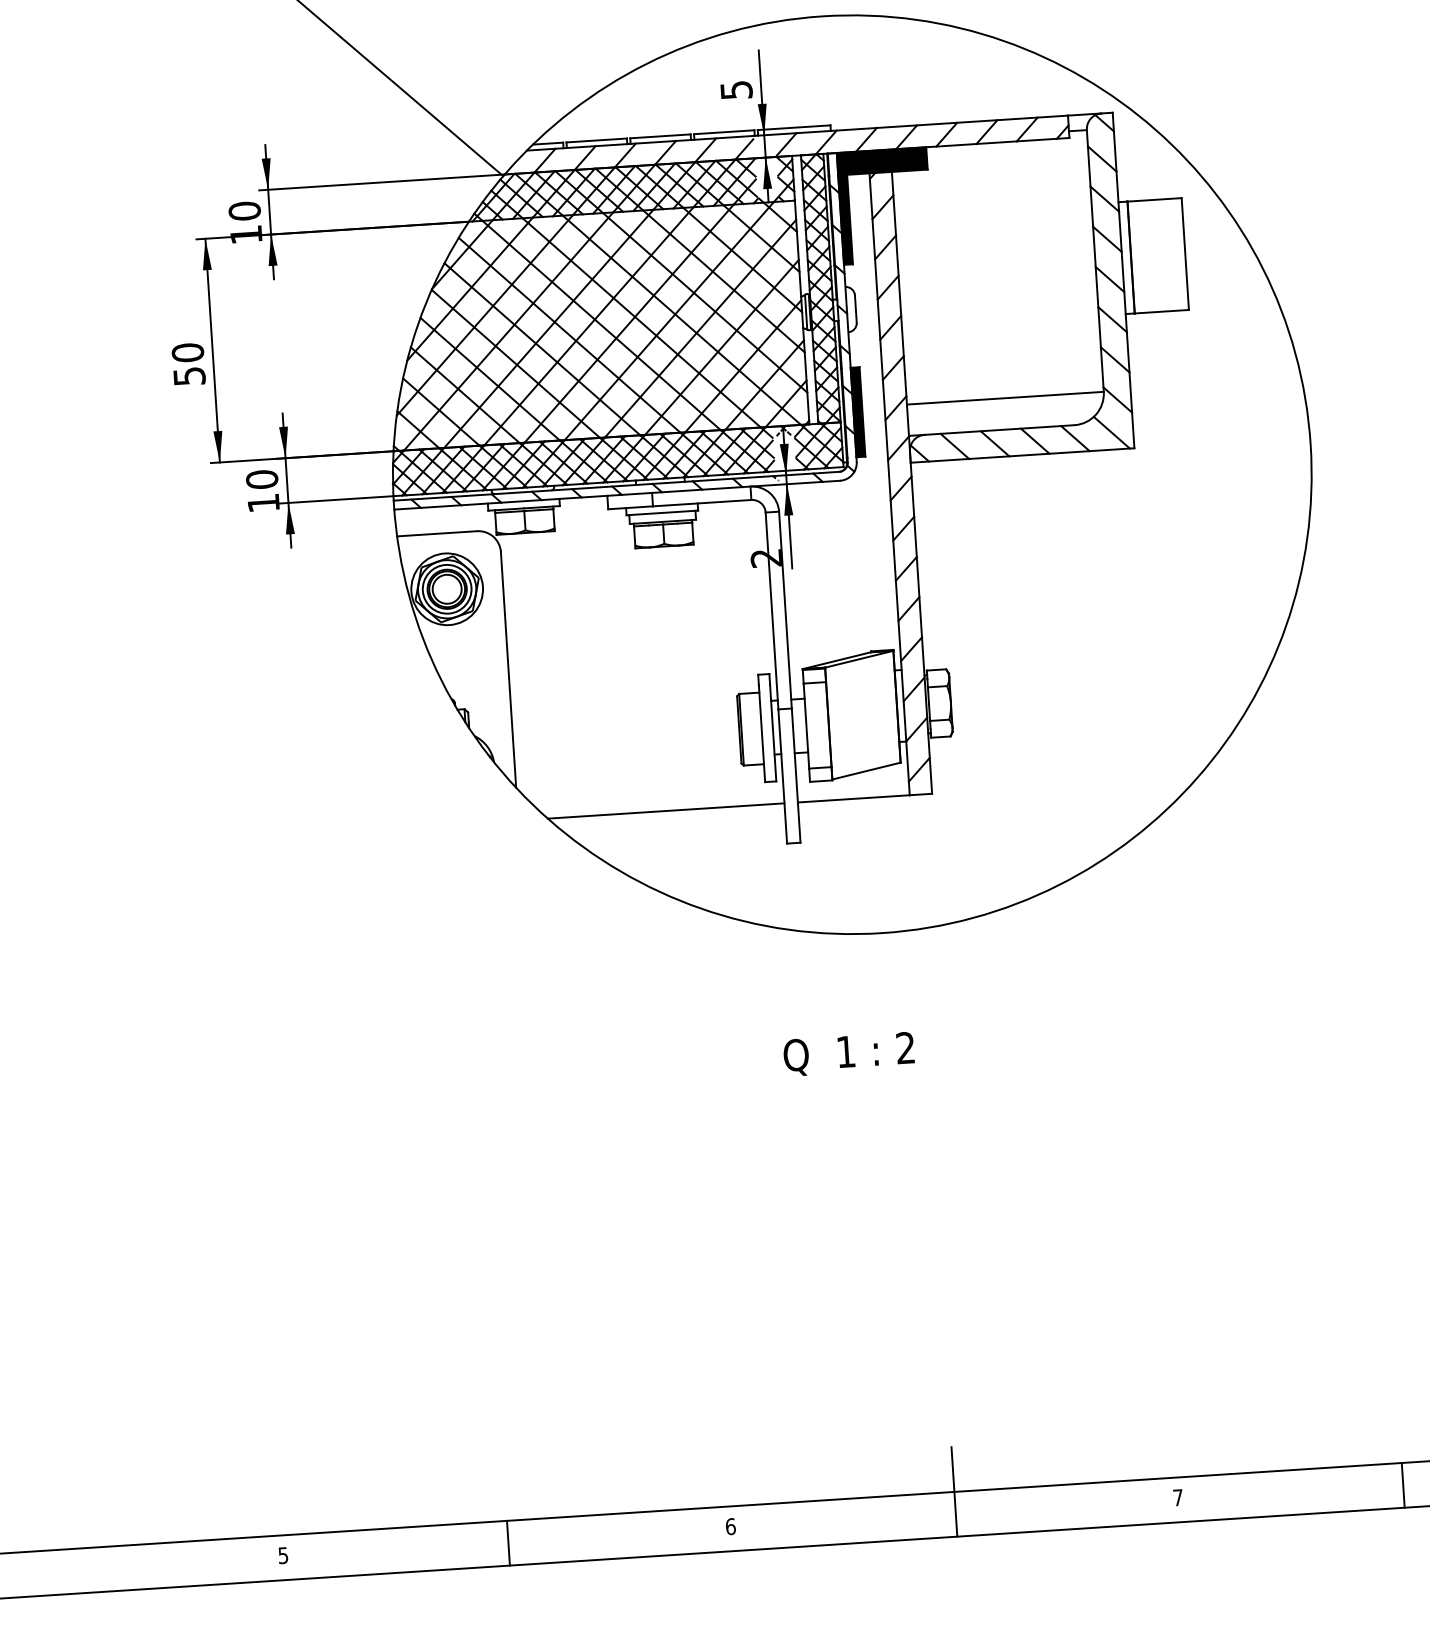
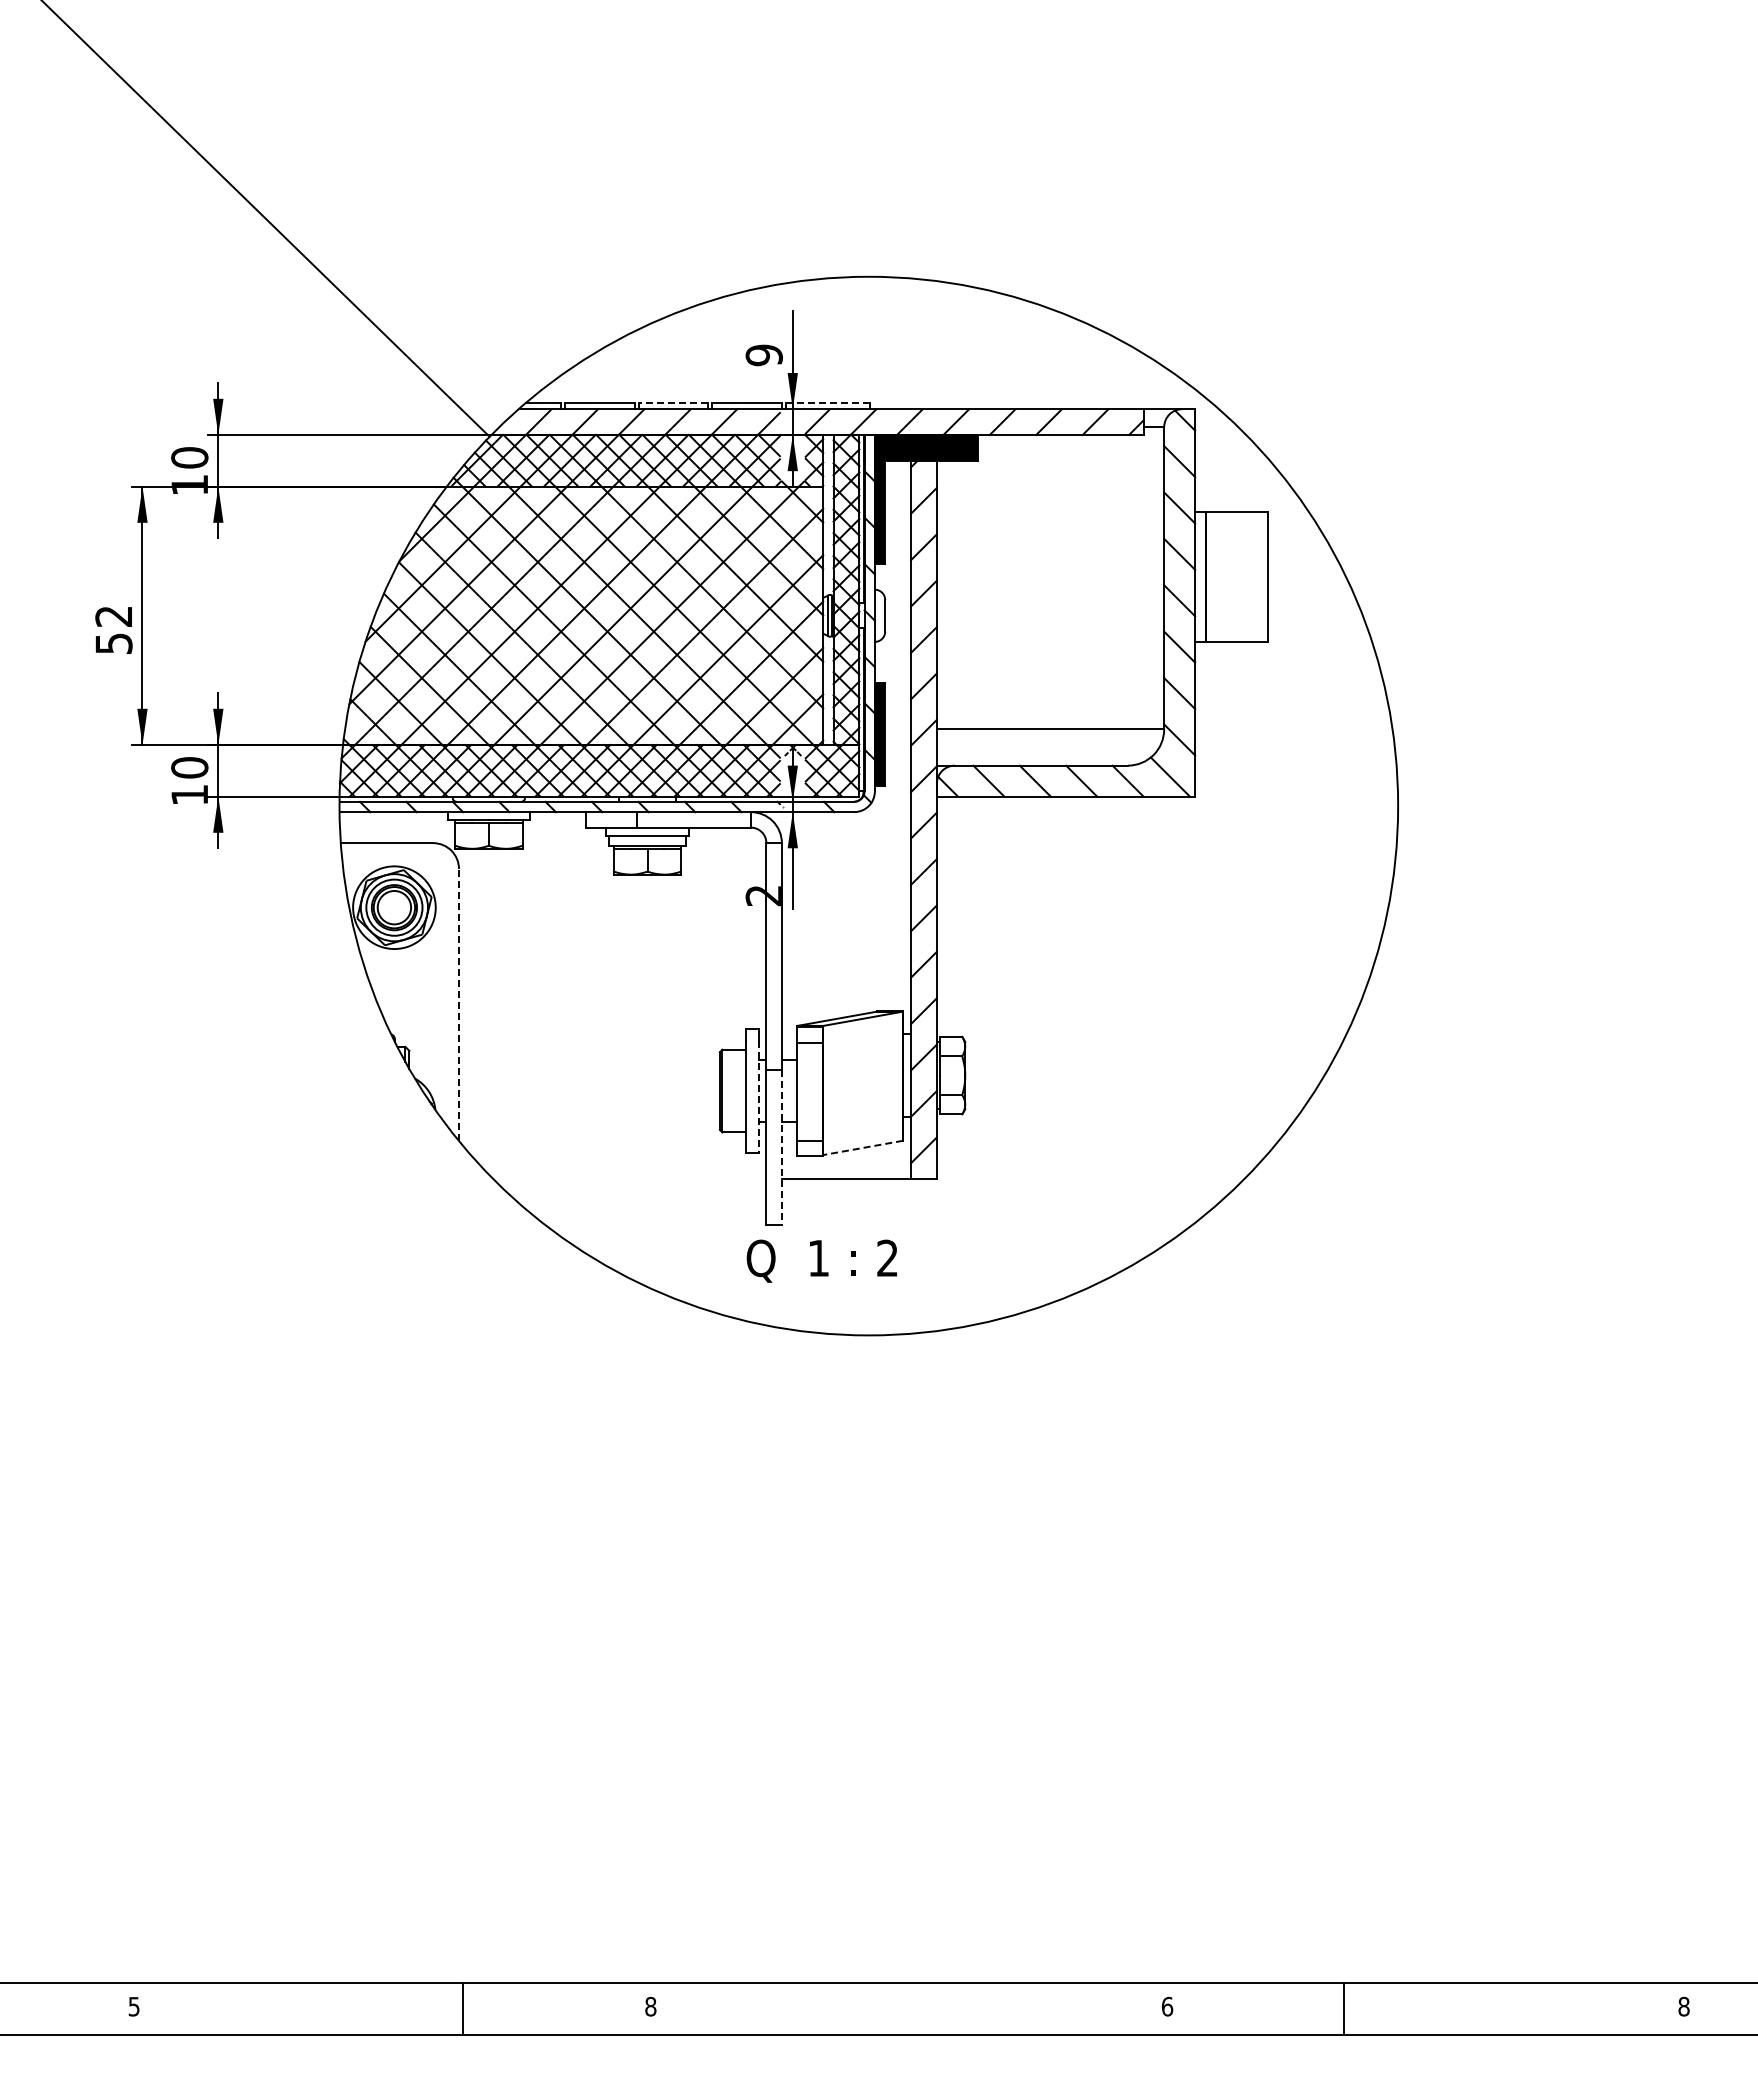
text: (735, 90) -> (763, 355), 5 -> 9
line: (793, 127) -> (827, 402), solid -> dashed
line: (660, 136) -> (673, 402), solid -> dashed
text: (187, 352) -> (113, 616), 50 -> 52
line: (508, 669) -> (459, 1004), solid -> dashed
line: (773, 733) -> (758, 1097), solid -> dashed
line: (866, 771) -> (862, 1148), solid -> dashed
line: (795, 776) -> (781, 1148), solid -> dashed
line: (665, 810) -> (629, 1178), removed
text: (848, 1053) -> (821, 1260), moved
line: (1403, 1485) -> (1344, 2009), moved
line: (954, 1492) -> (910, 1983), removed
text: (1178, 1497) -> (1167, 2006), 7 -> 6
text: (730, 1526) -> (650, 2006), 6 -> 8
line: (508, 1543) -> (462, 2009), moved

